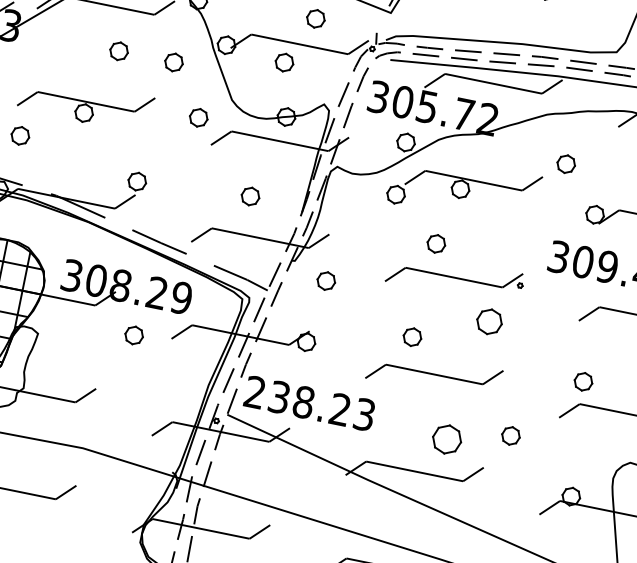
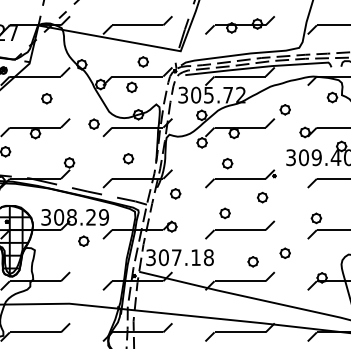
part: (173, 61) -> (75, 98), removed
part: (489, 321) -> (262, 197), size x0.71
text: (309, 403) -> (179, 257), 238.23 -> 307.18
part: (445, 438) -> (252, 261), size x0.62

